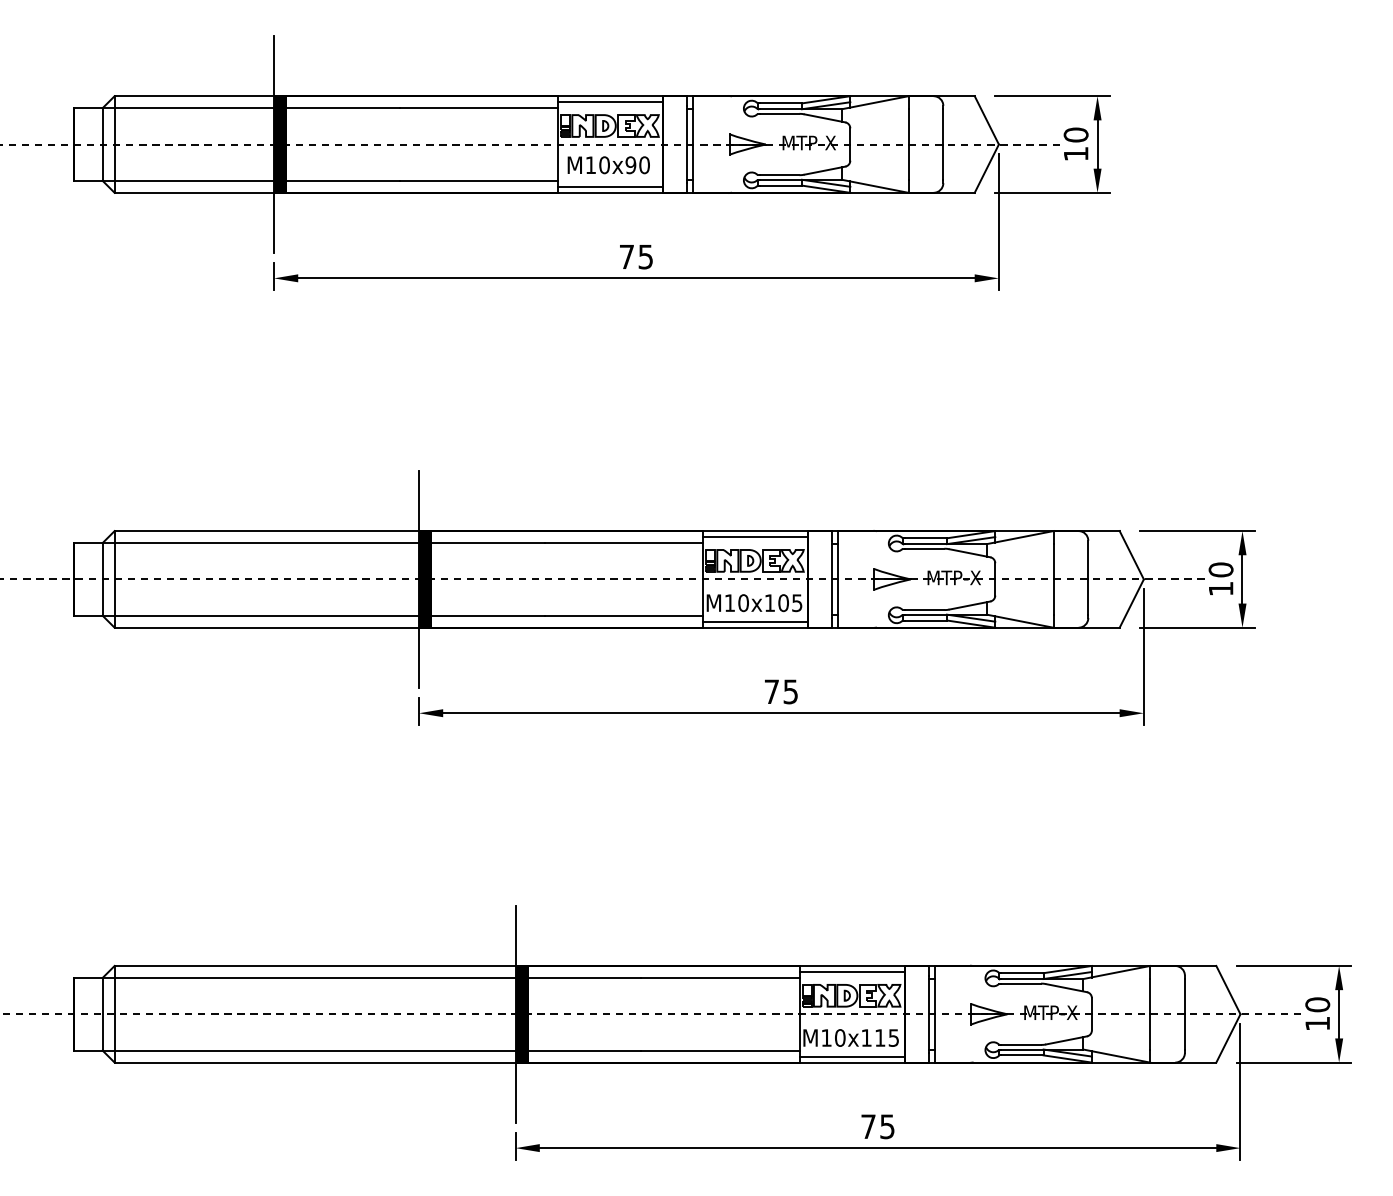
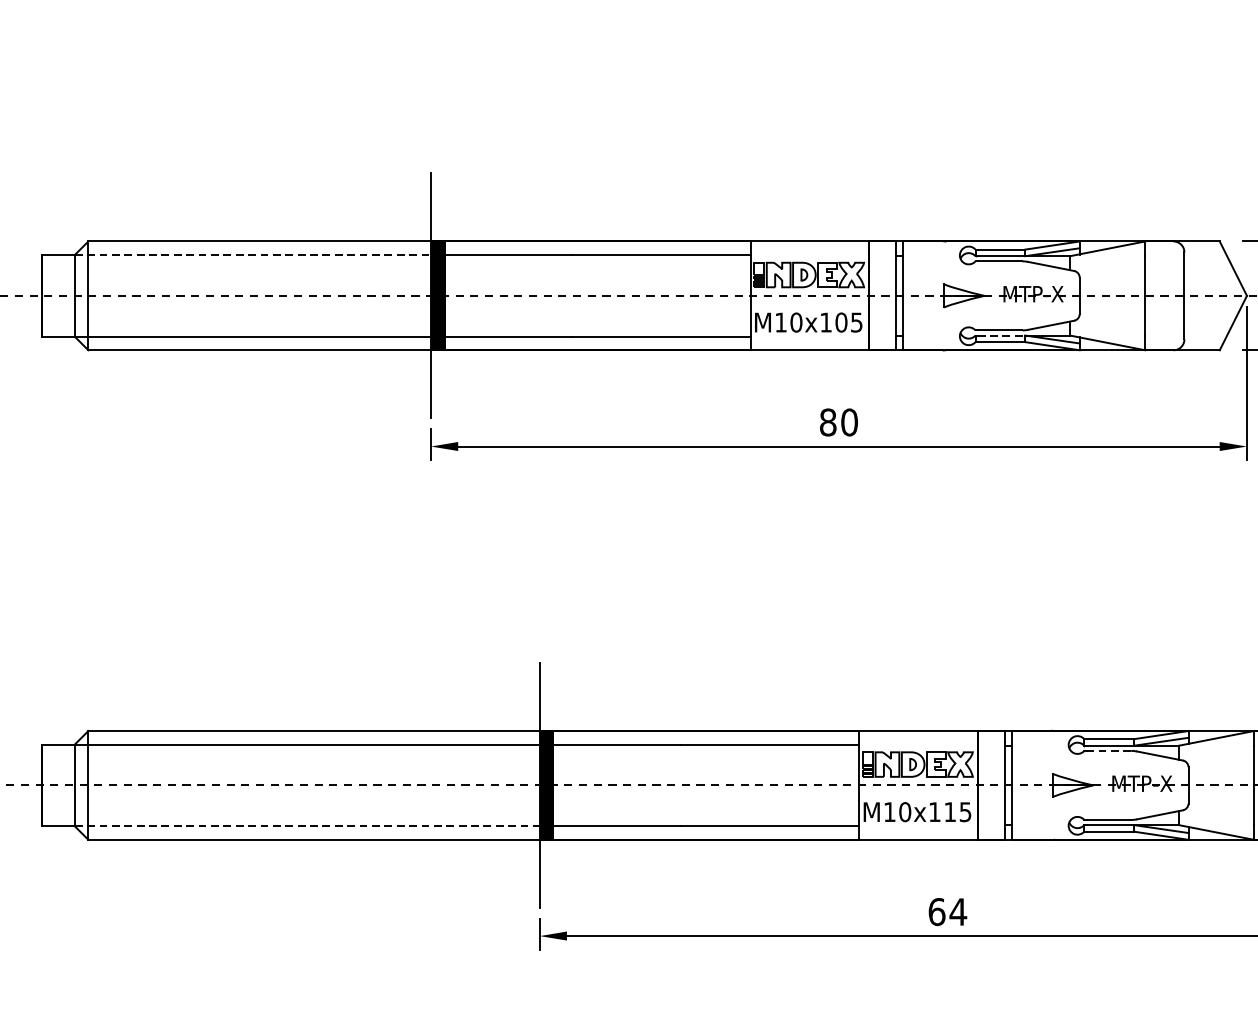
line: (755, 537) -> (809, 248), removed
line: (261, 543) -> (253, 255), solid -> dashed
line: (926, 614) -> (1002, 335), solid -> dashed
line: (755, 621) -> (809, 343), removed
text: (781, 691) -> (839, 422), 75 -> 80
line: (851, 972) -> (917, 738), removed
line: (1021, 983) -> (1109, 750), solid -> dashed
line: (309, 1050) -> (307, 826), solid -> dashed
line: (851, 1056) -> (917, 832), removed
text: (878, 1126) -> (948, 911), 75 -> 64

